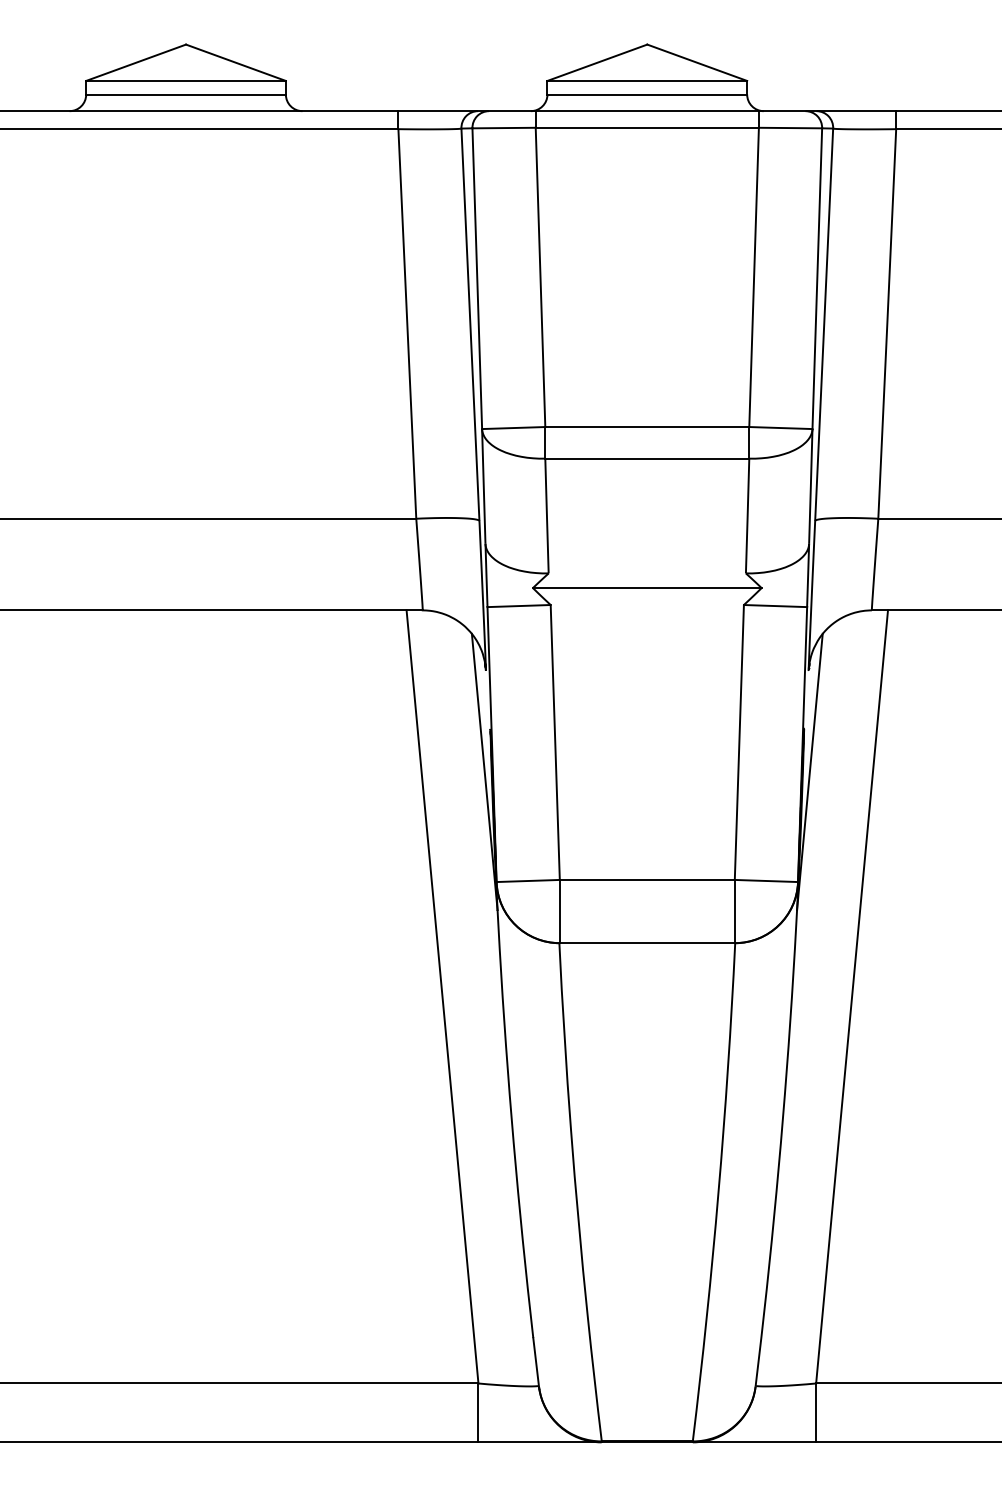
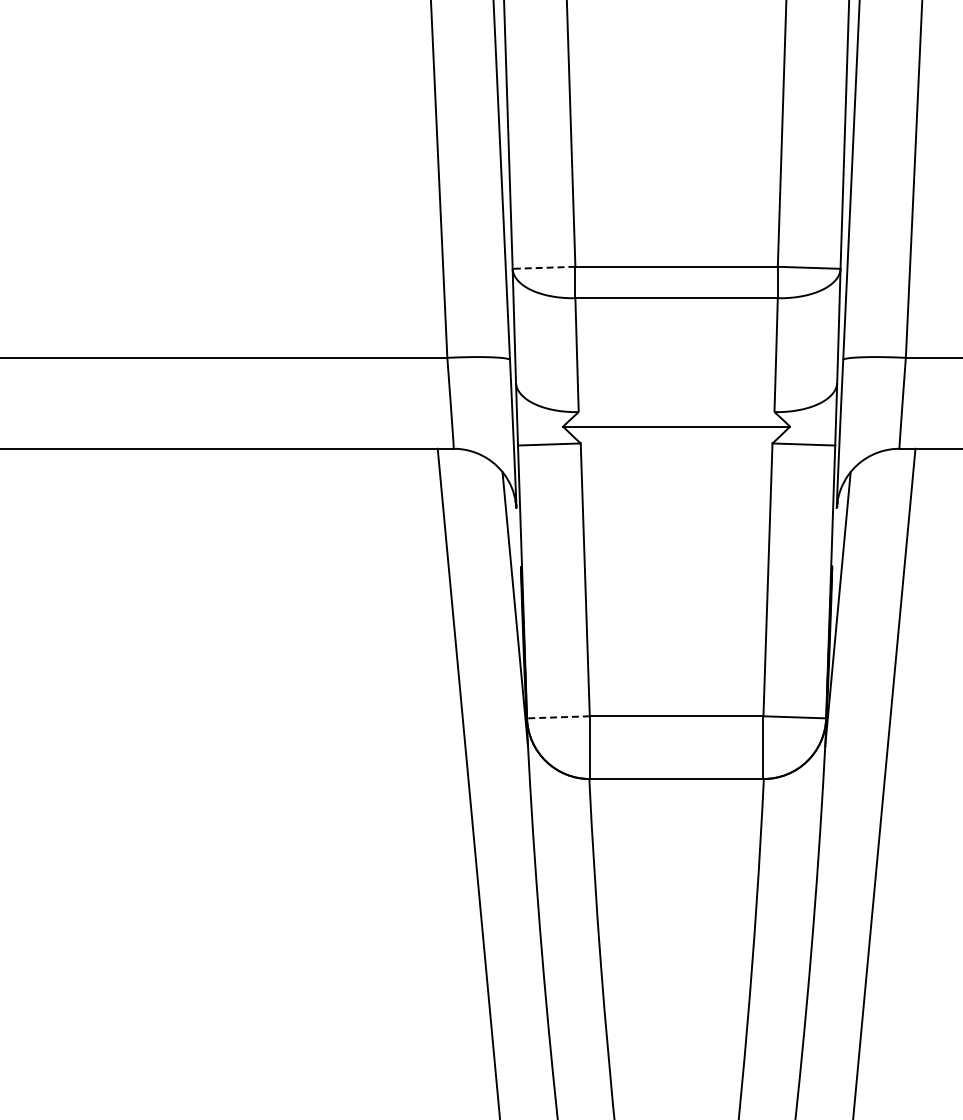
line: (513, 428) -> (543, 268), solid -> dashed
line: (528, 880) -> (558, 716), solid -> dashed

